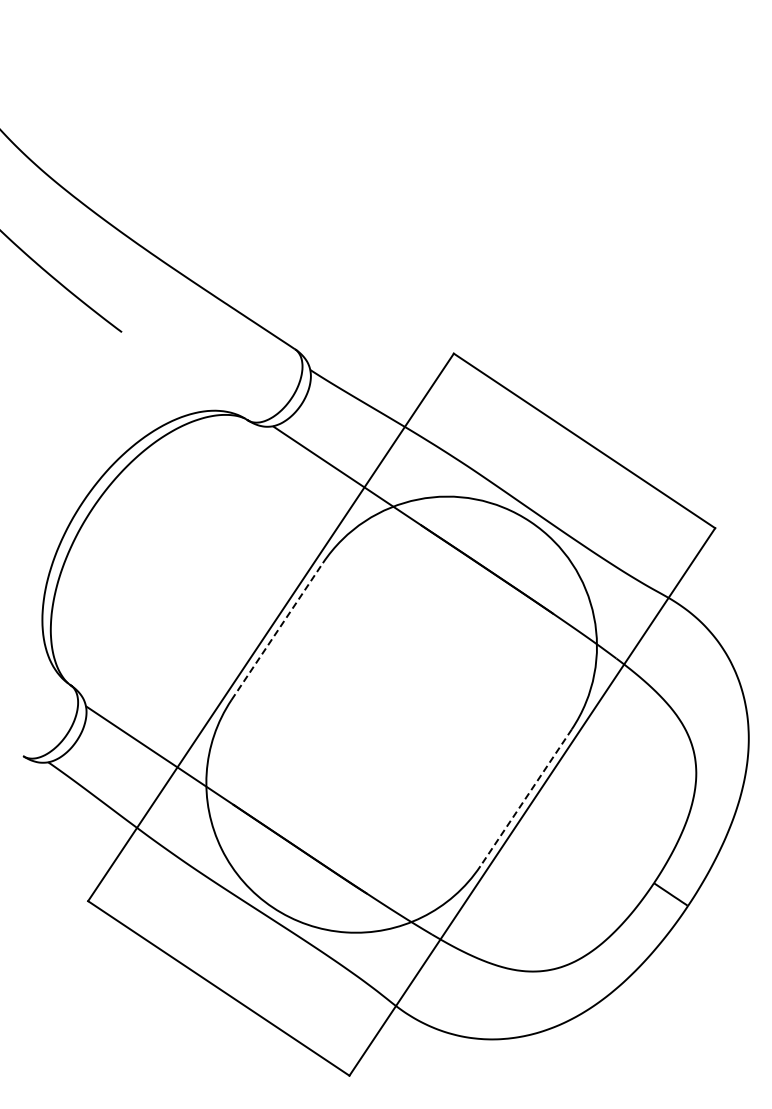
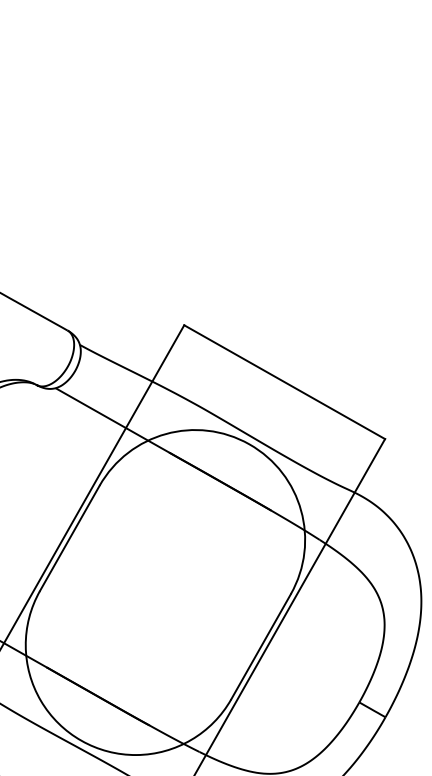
line: (277, 631) -> (70, 538), dashed -> solid
line: (525, 798) -> (260, 647), dashed -> solid

